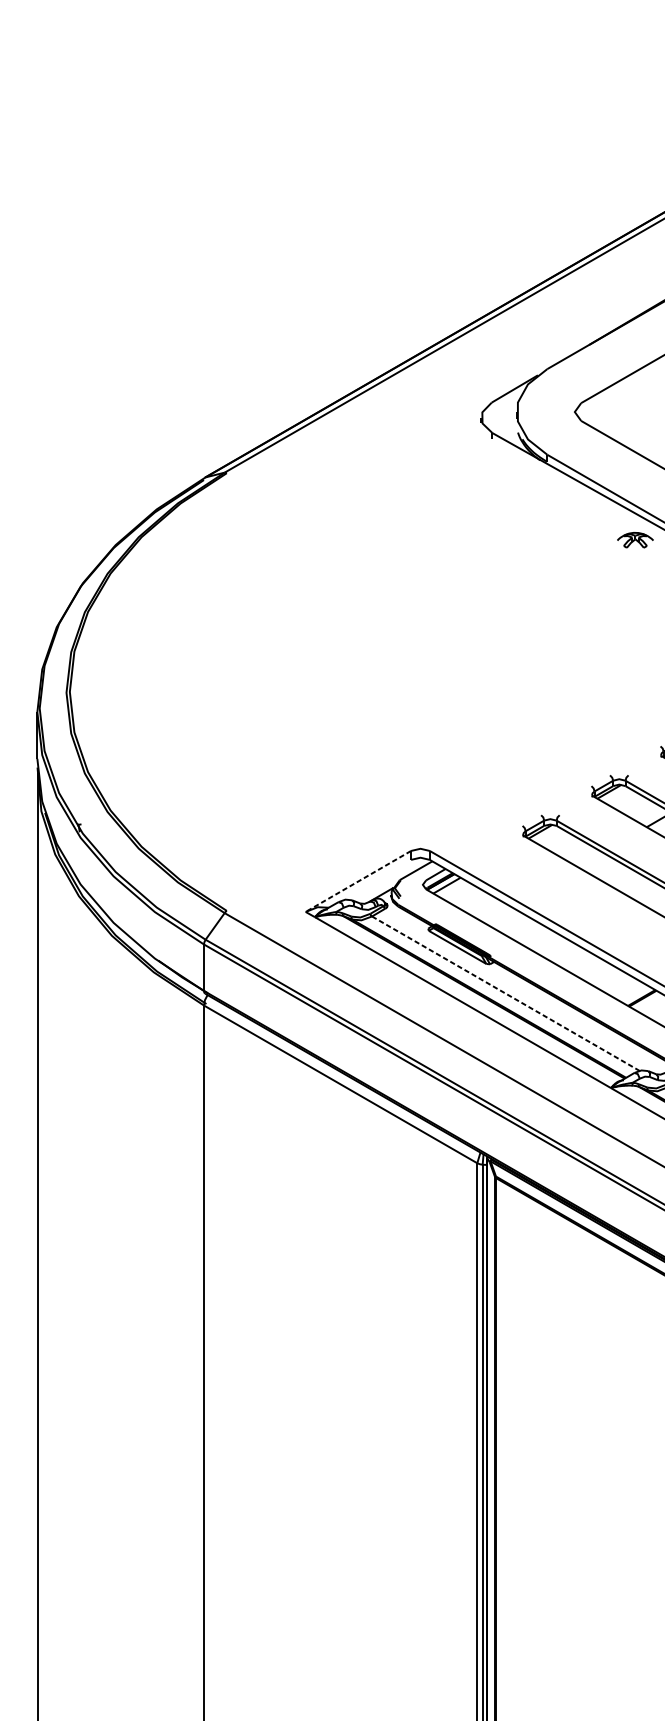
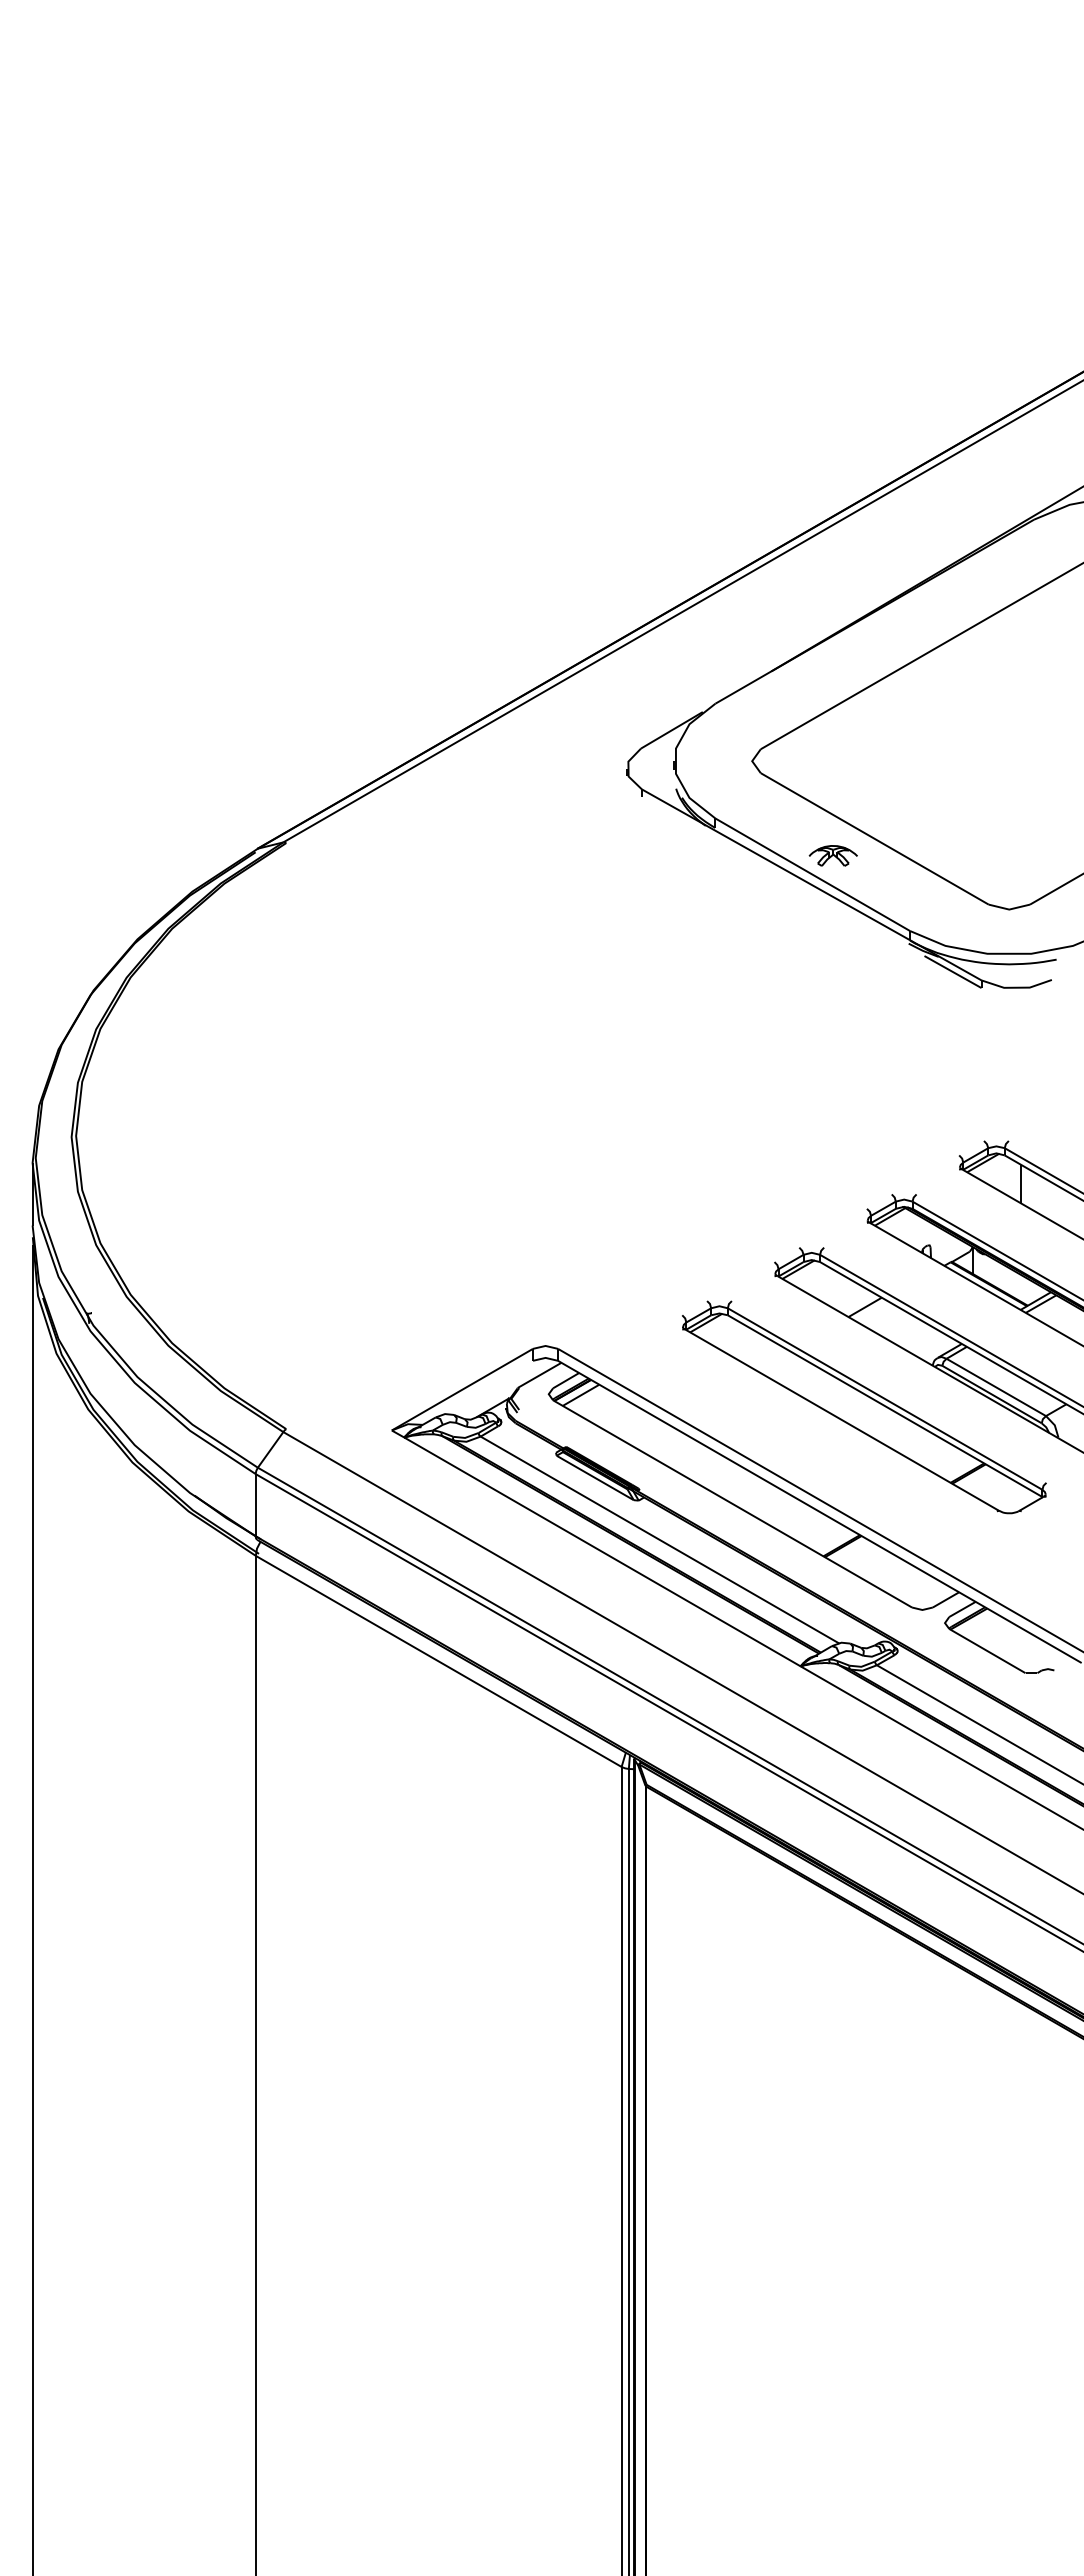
part: (634, 539) -> (832, 855), moved
line: (358, 881) -> (462, 1389), dashed -> solid
line: (506, 994) -> (660, 1540), dashed -> solid

